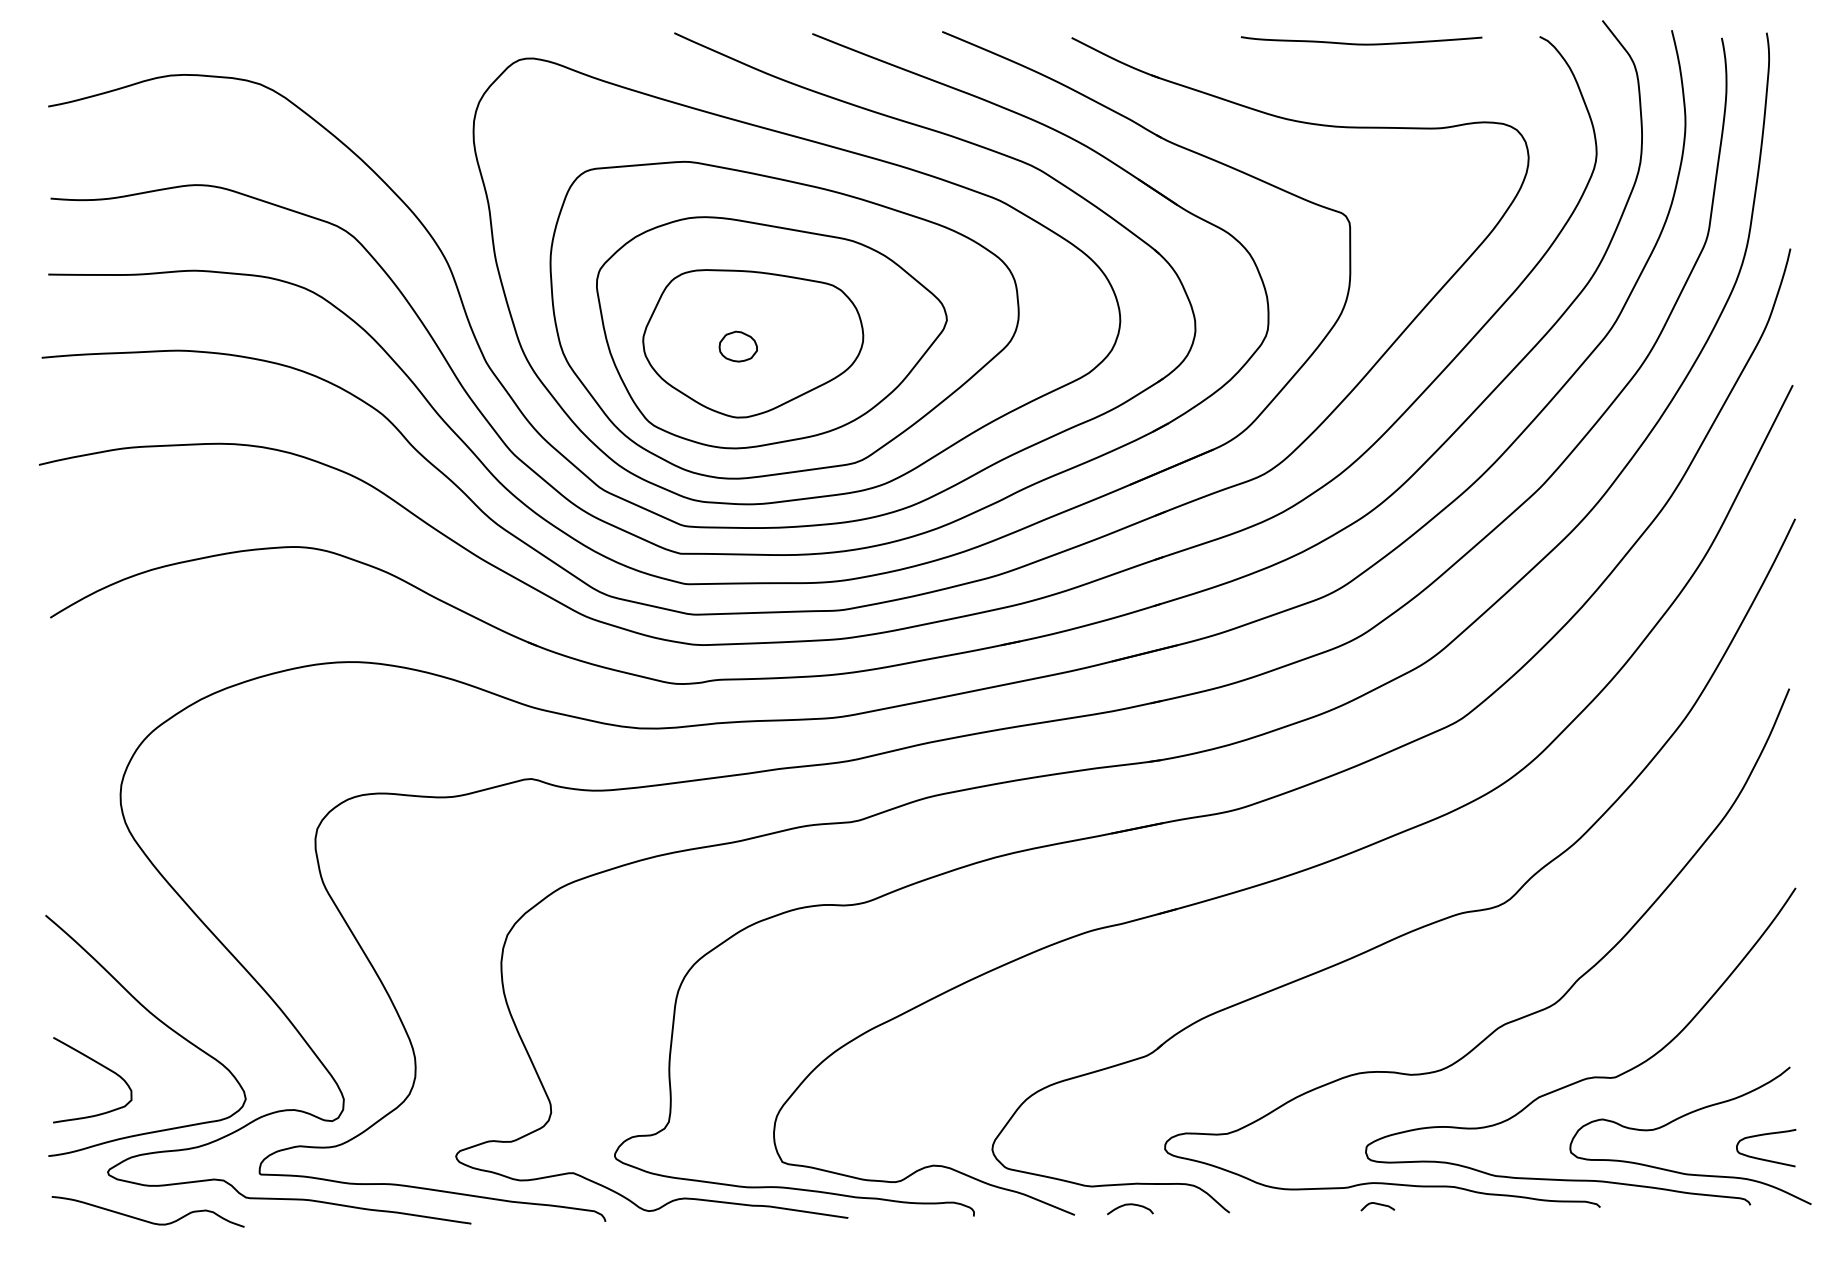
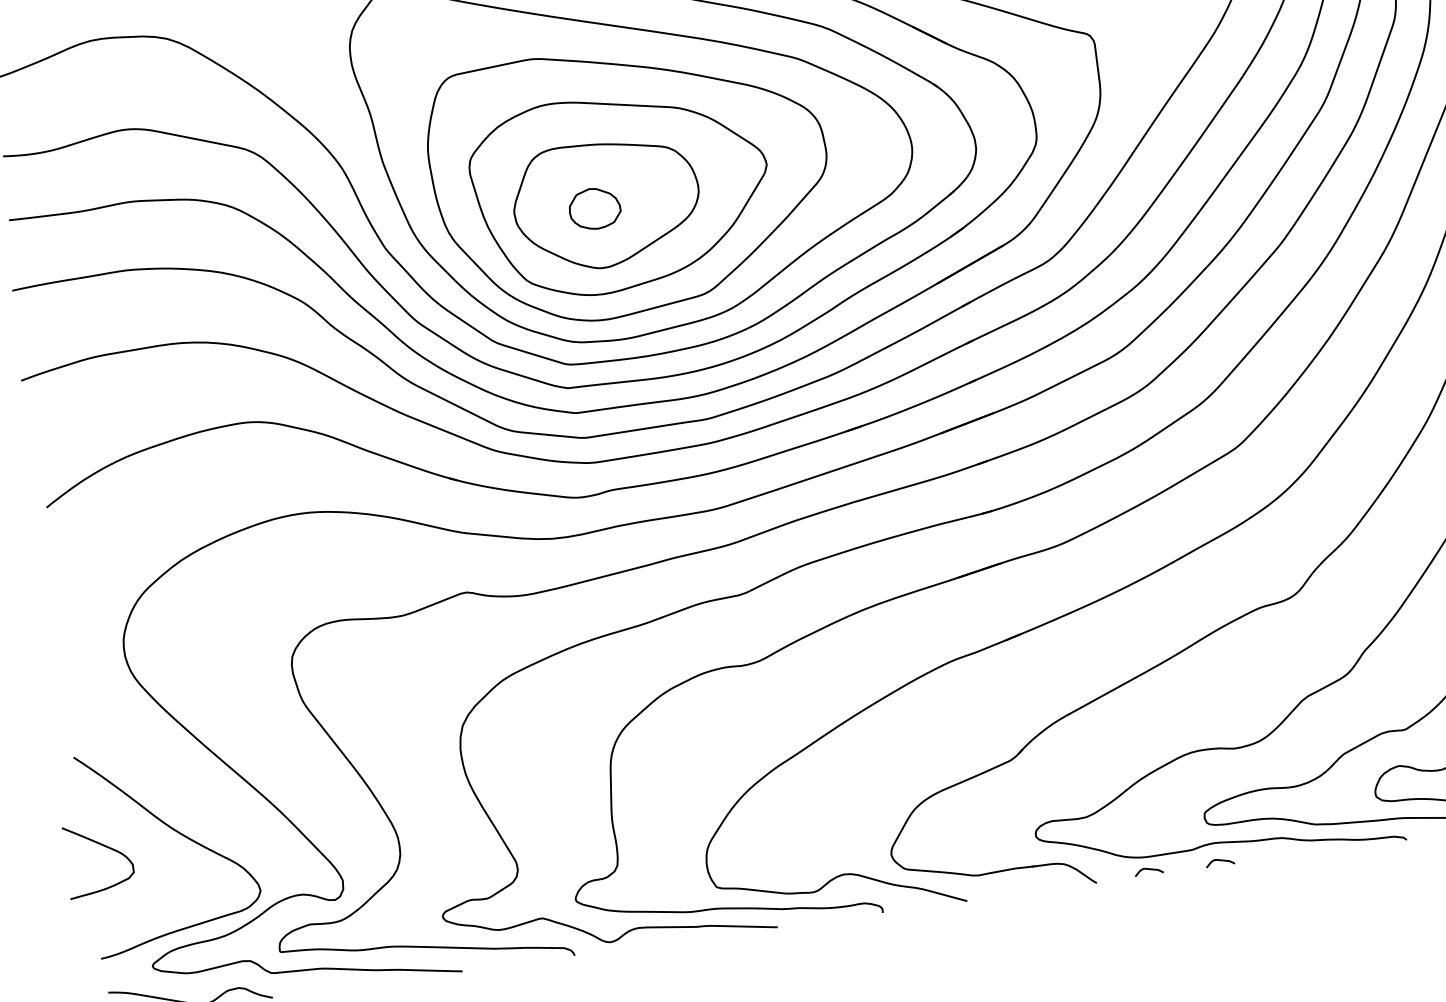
part: (737, 346) -> (594, 208), size x1.6
curve: (101, 1066) -> (105, 847), moved
curve: (1292, 1204) -> (1148, 869), added
curve: (1130, 1205) -> (1012, 887), removed

